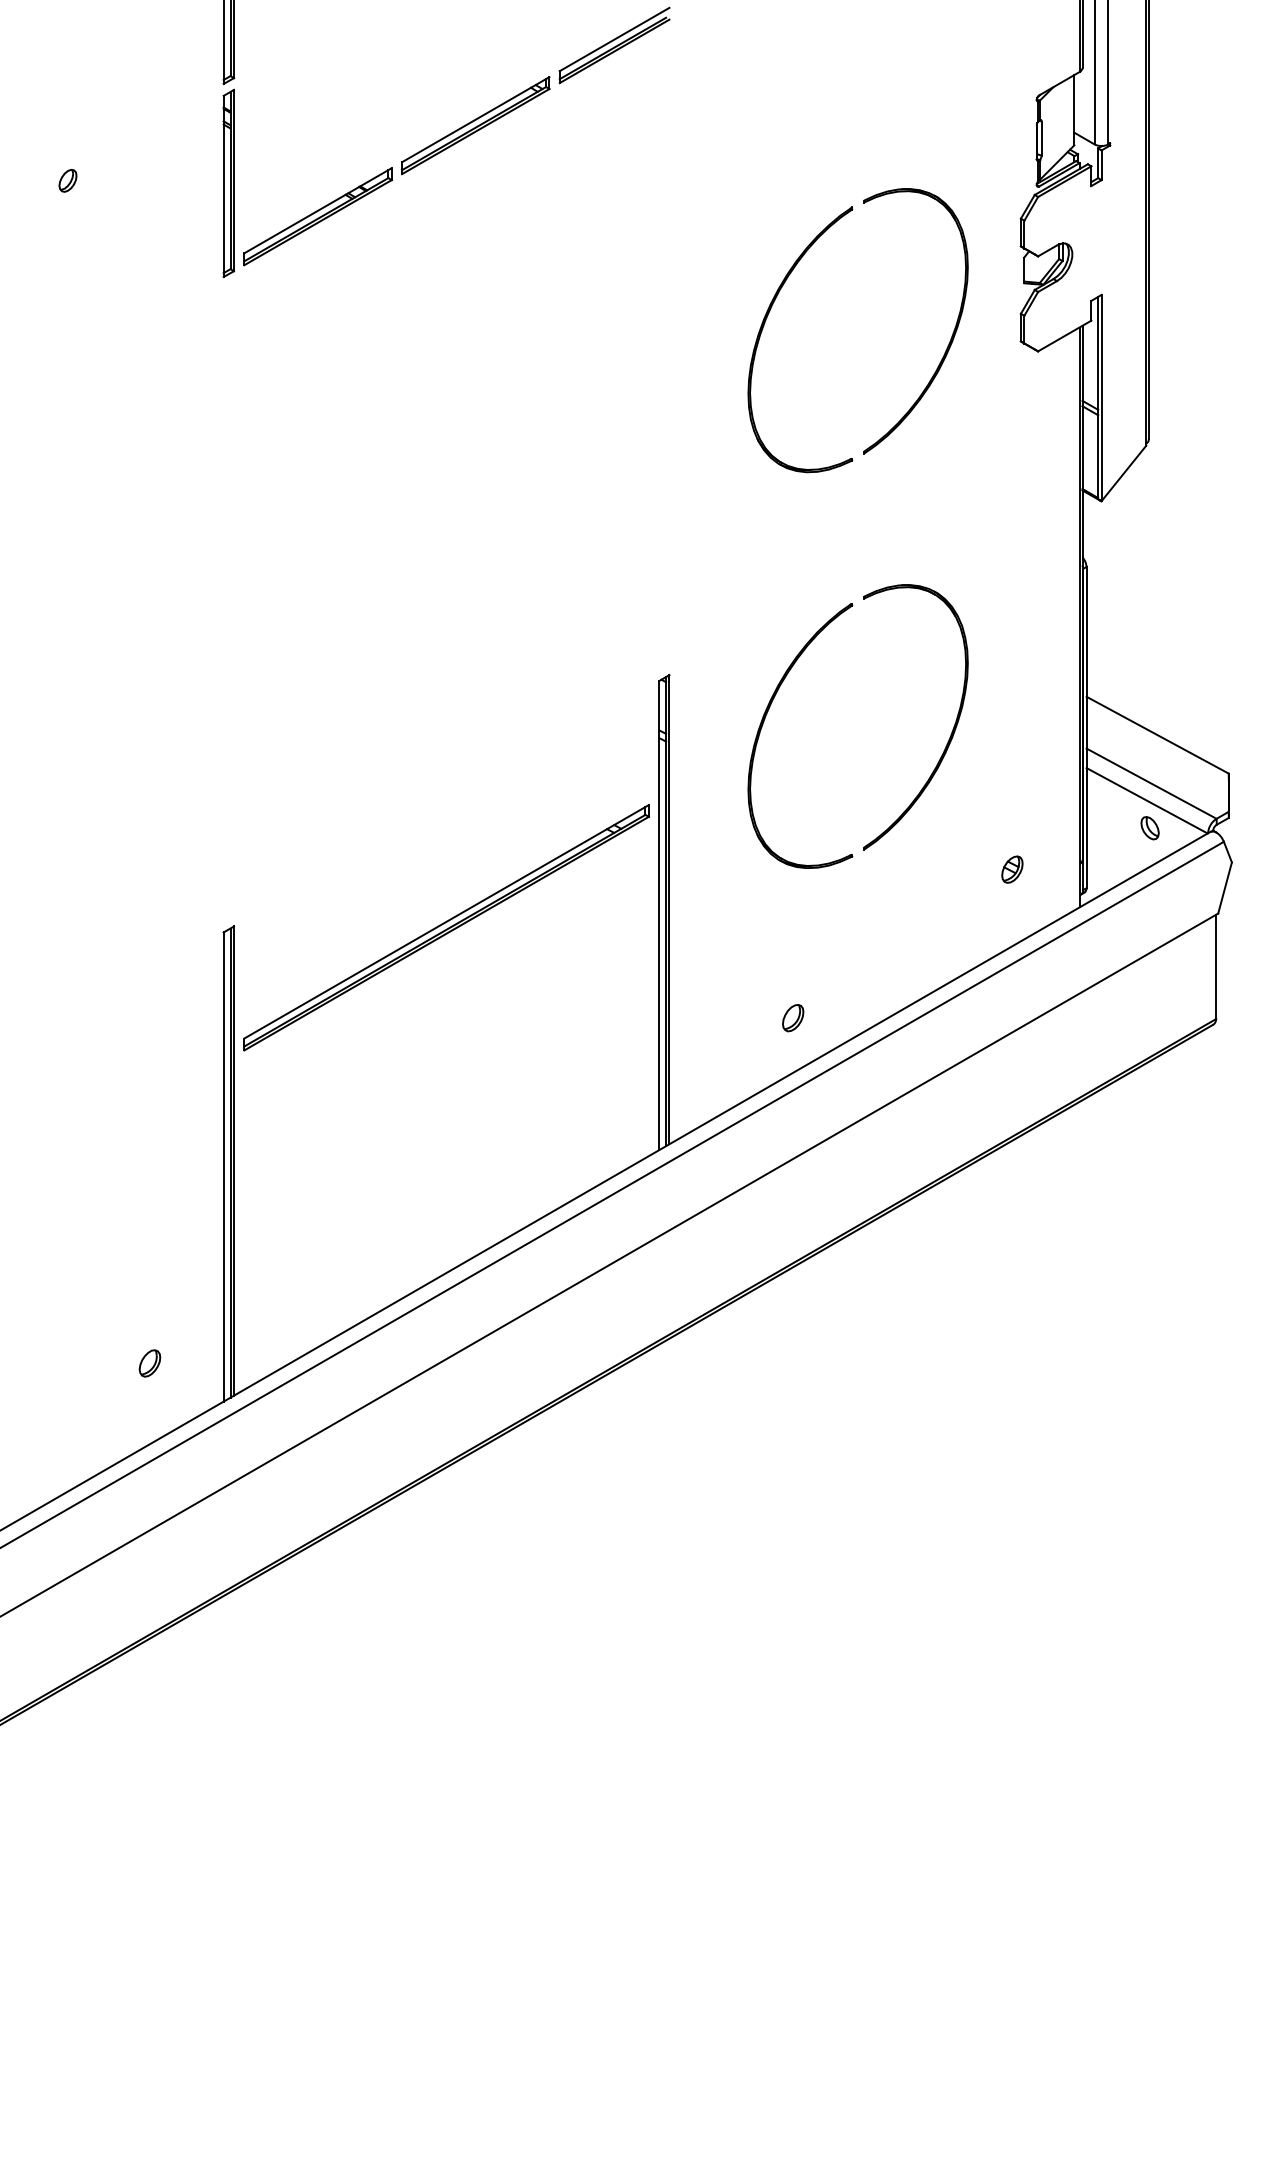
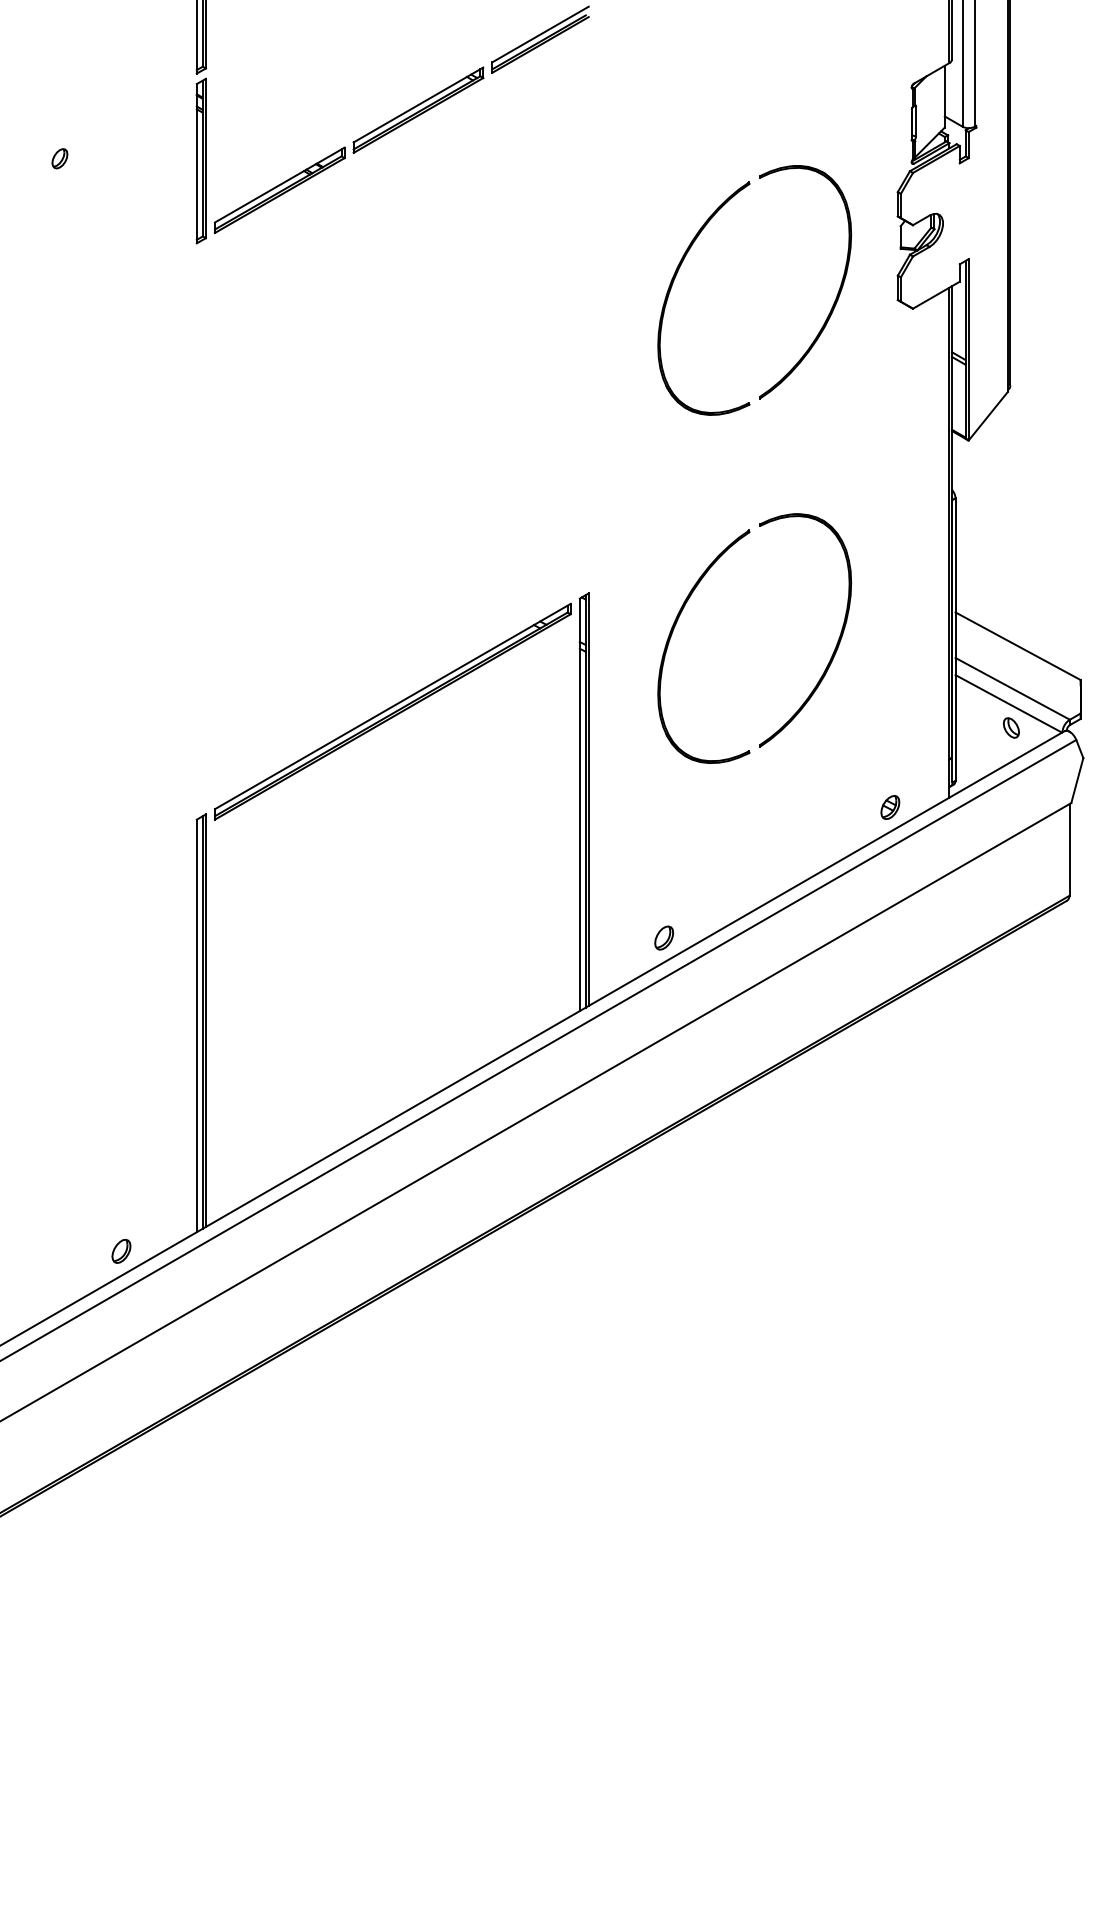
part: (1012, 869) -> (890, 807), moved
part: (446, 927) -> (392, 711), moved
part: (793, 1018) -> (664, 938), moved
part: (149, 1363) -> (121, 1251), moved

